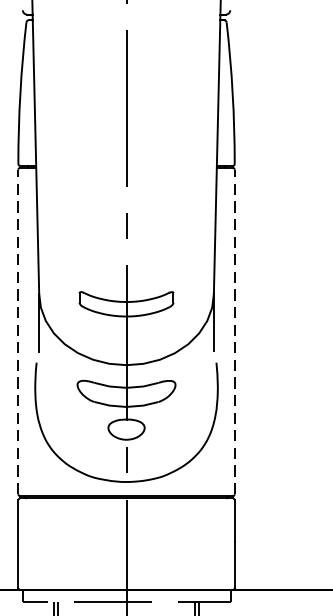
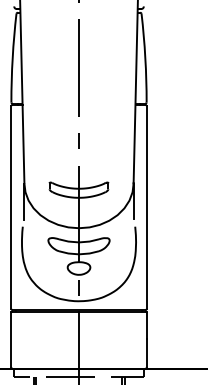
line: (18, 331) -> (11, 207), dashed -> solid
line: (234, 331) -> (146, 207), dashed -> solid

